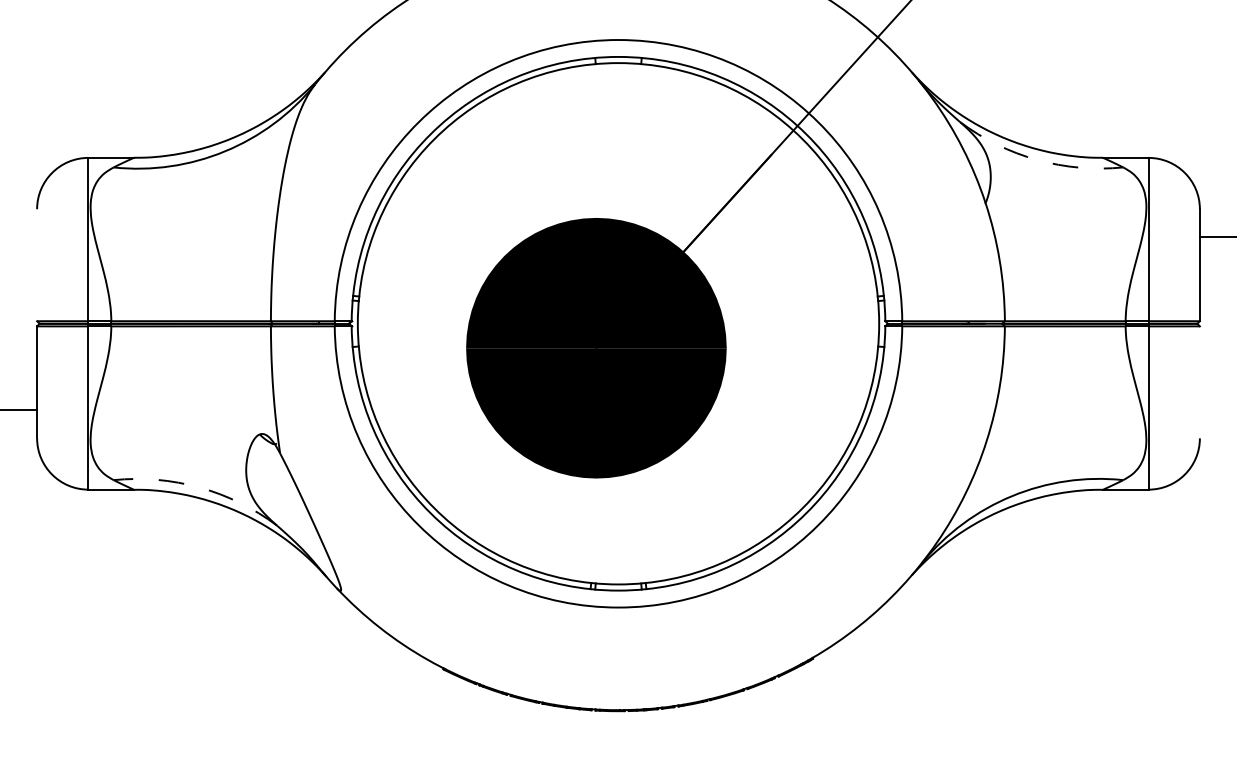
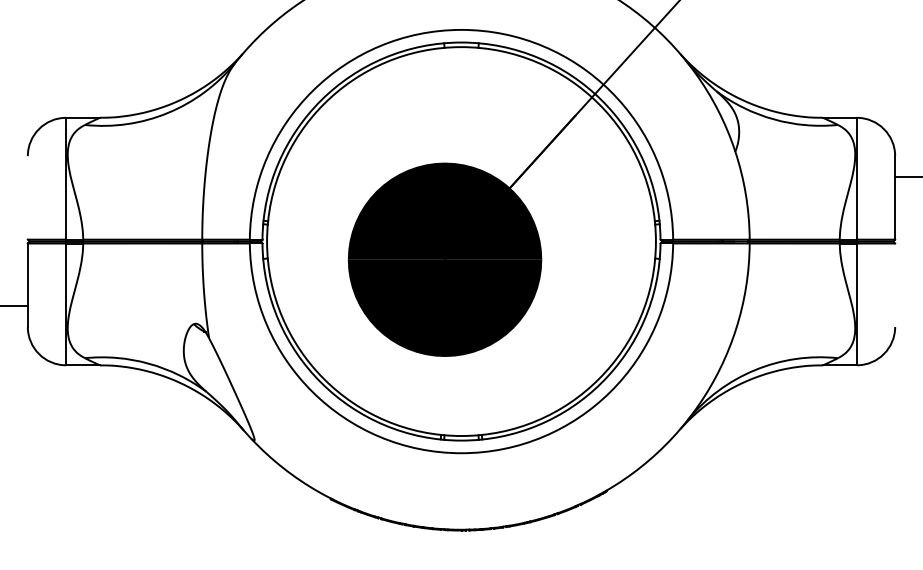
arc: (1037, 160) -> (774, 119), dashed -> solid
arc: (199, 487) -> (148, 363), dashed -> solid

